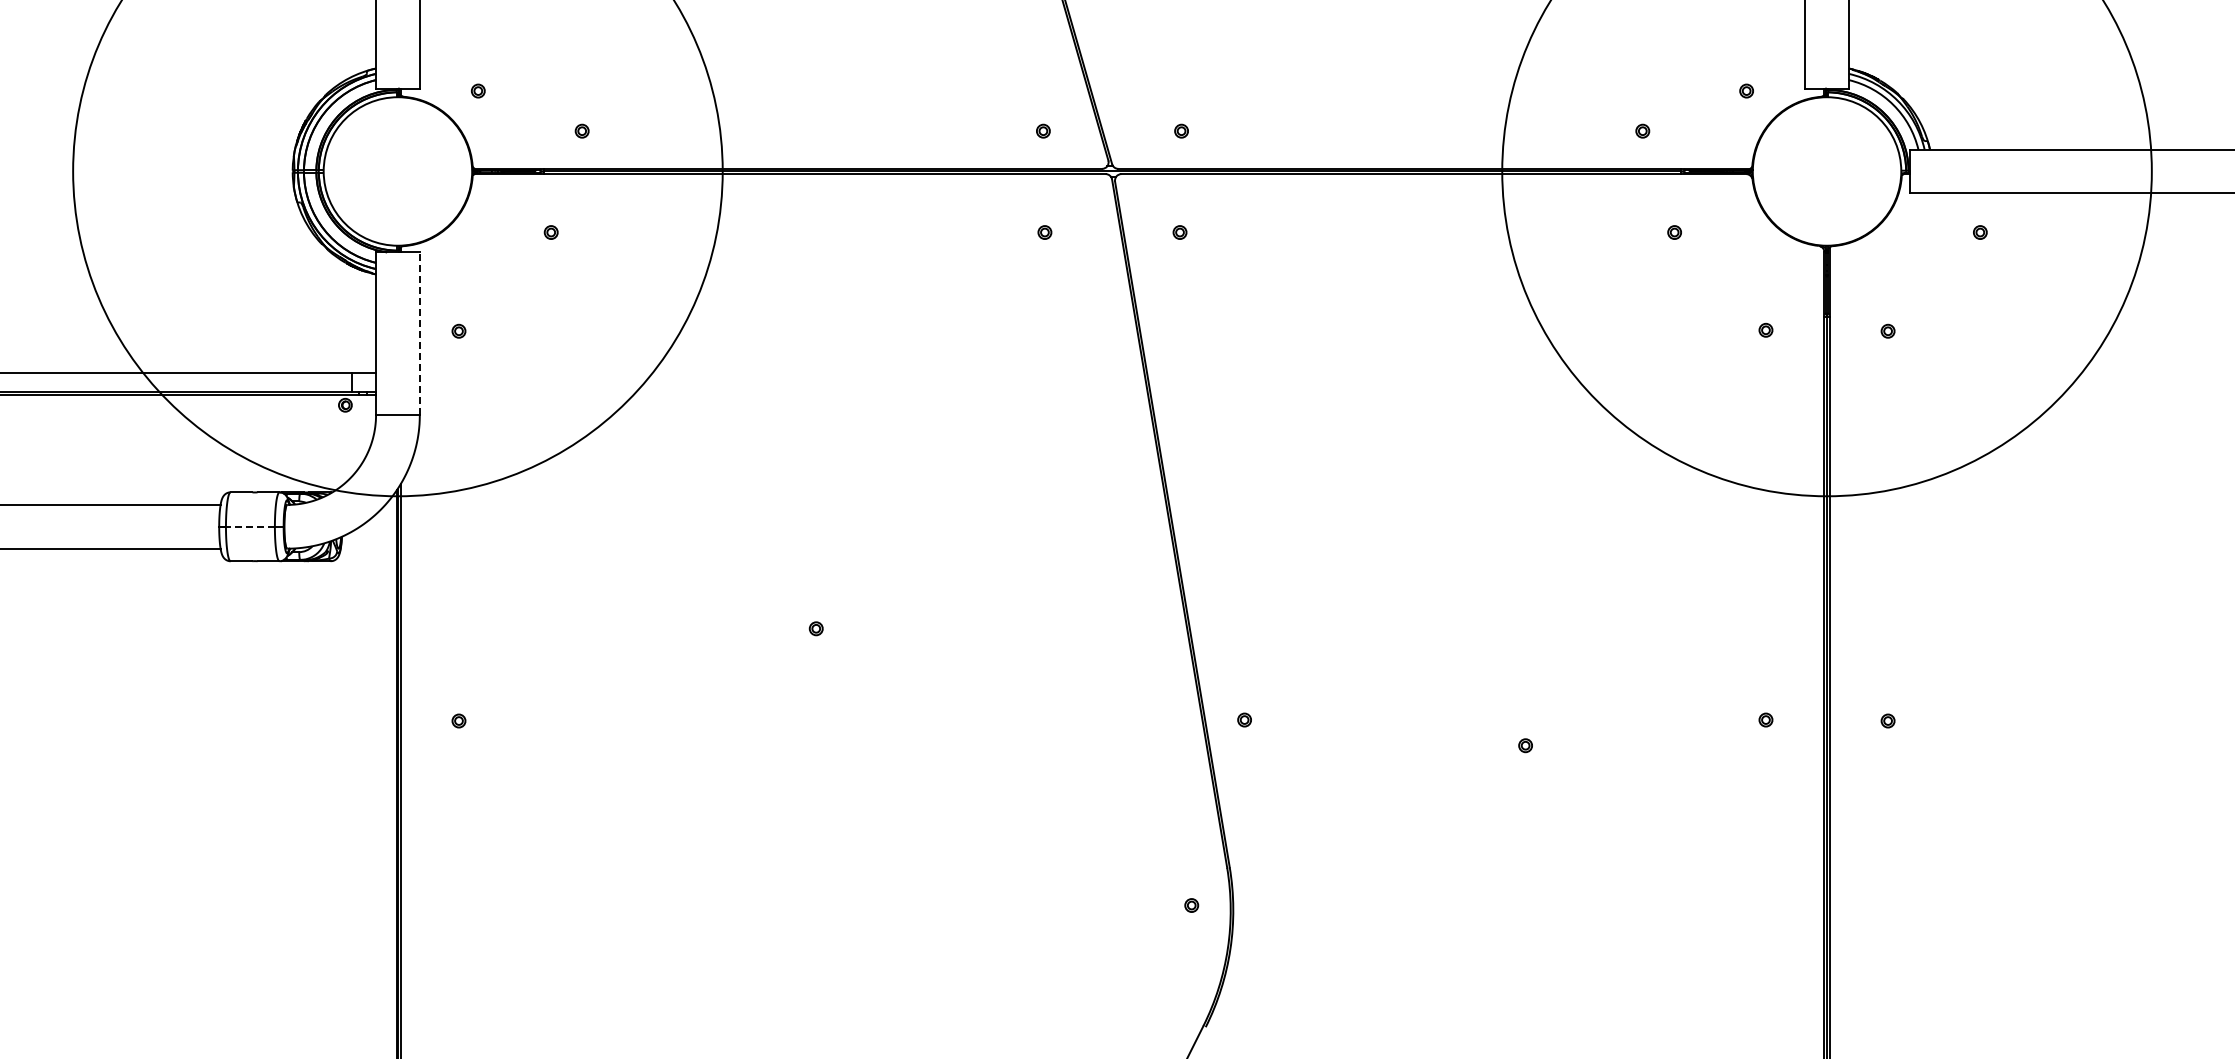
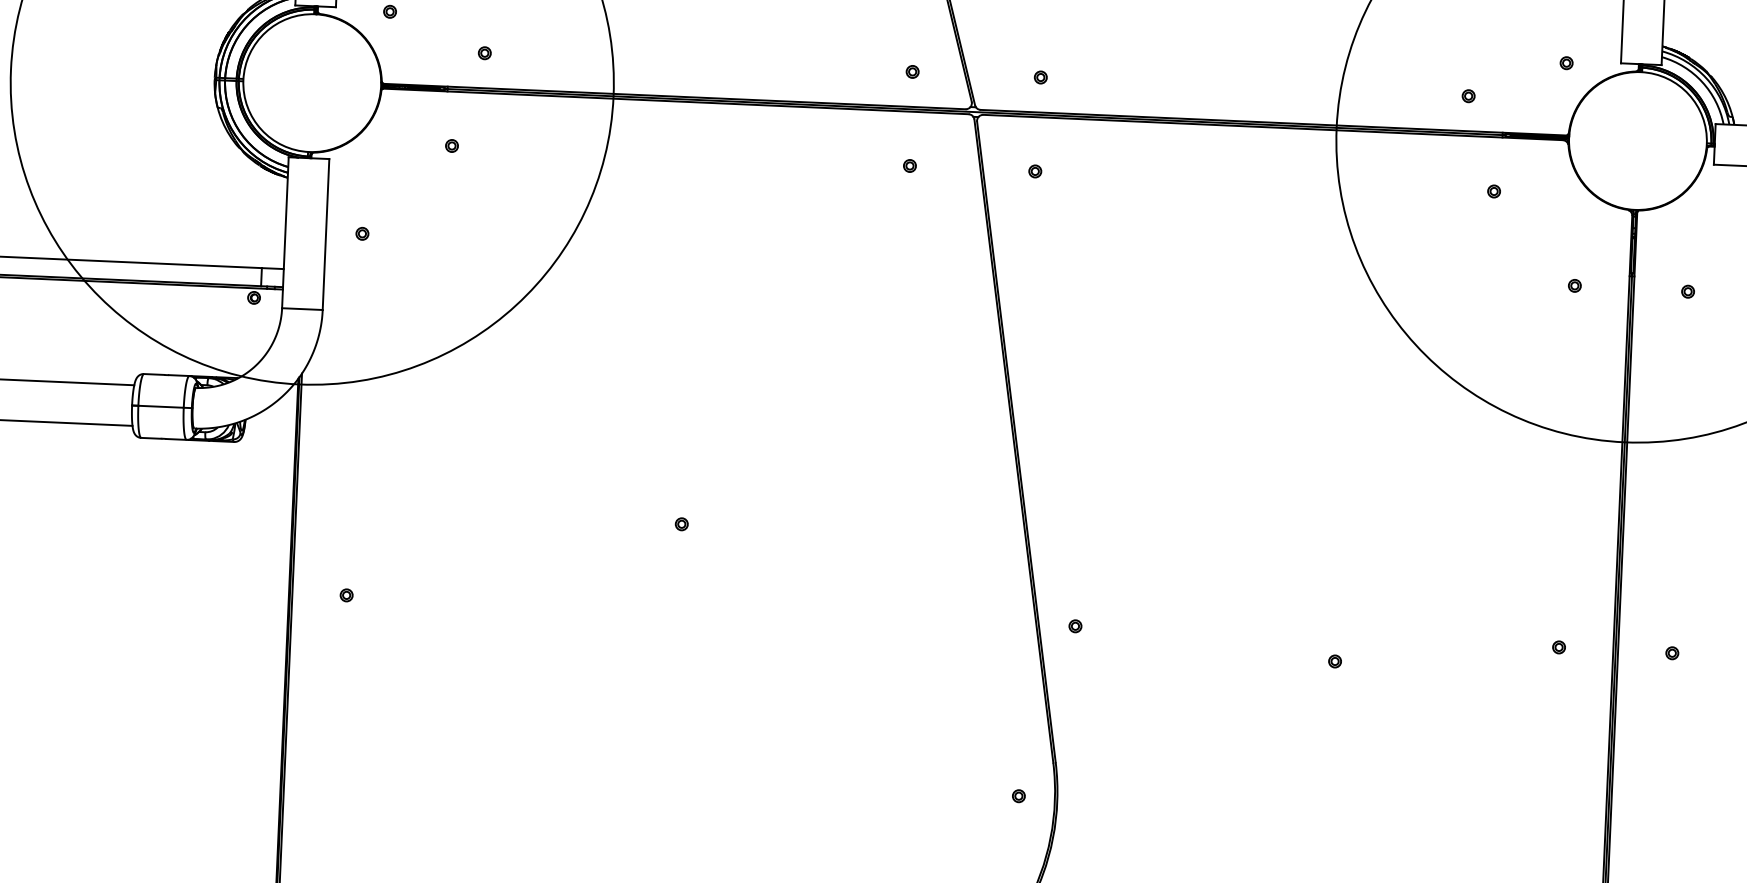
line: (419, 333) -> (325, 234), dashed -> solid
line: (249, 526) -> (160, 406), dashed -> solid

